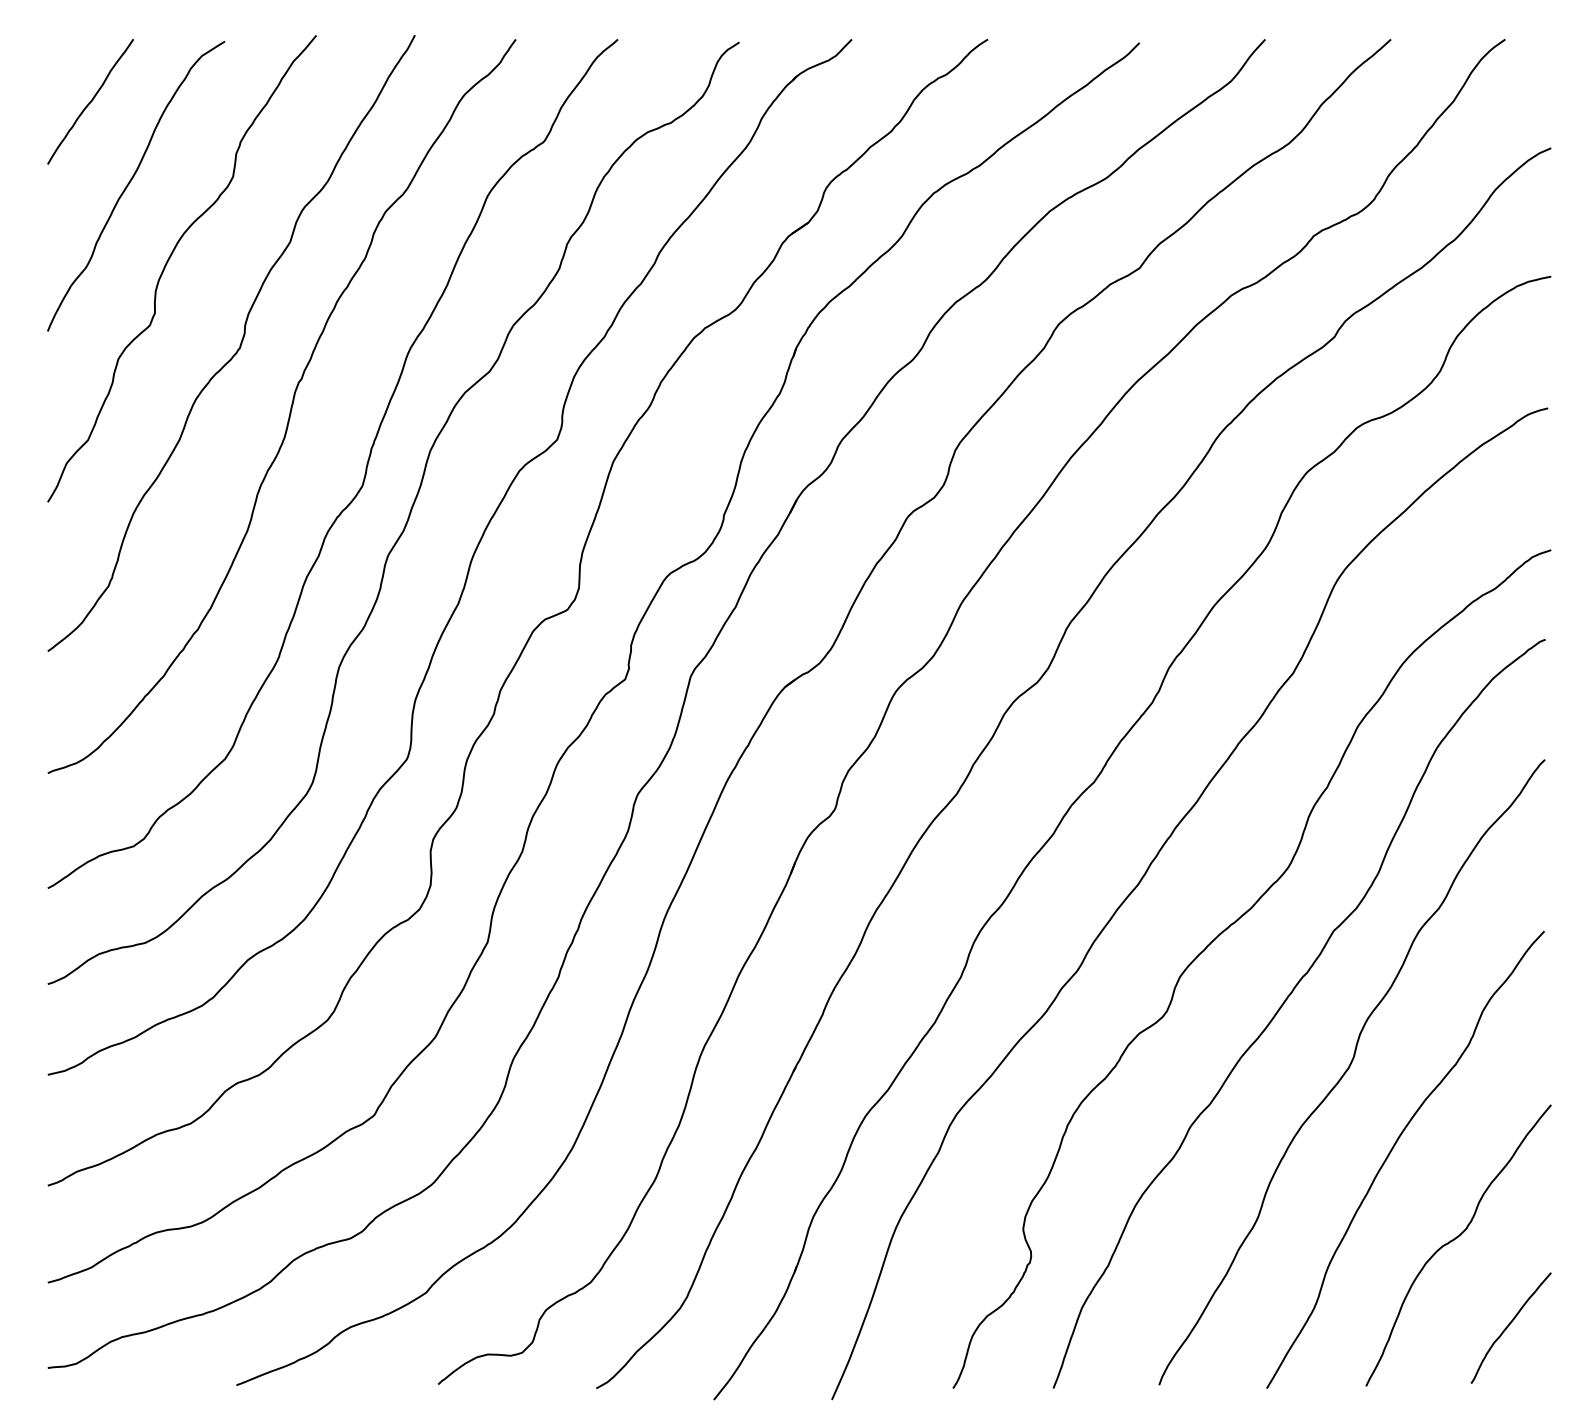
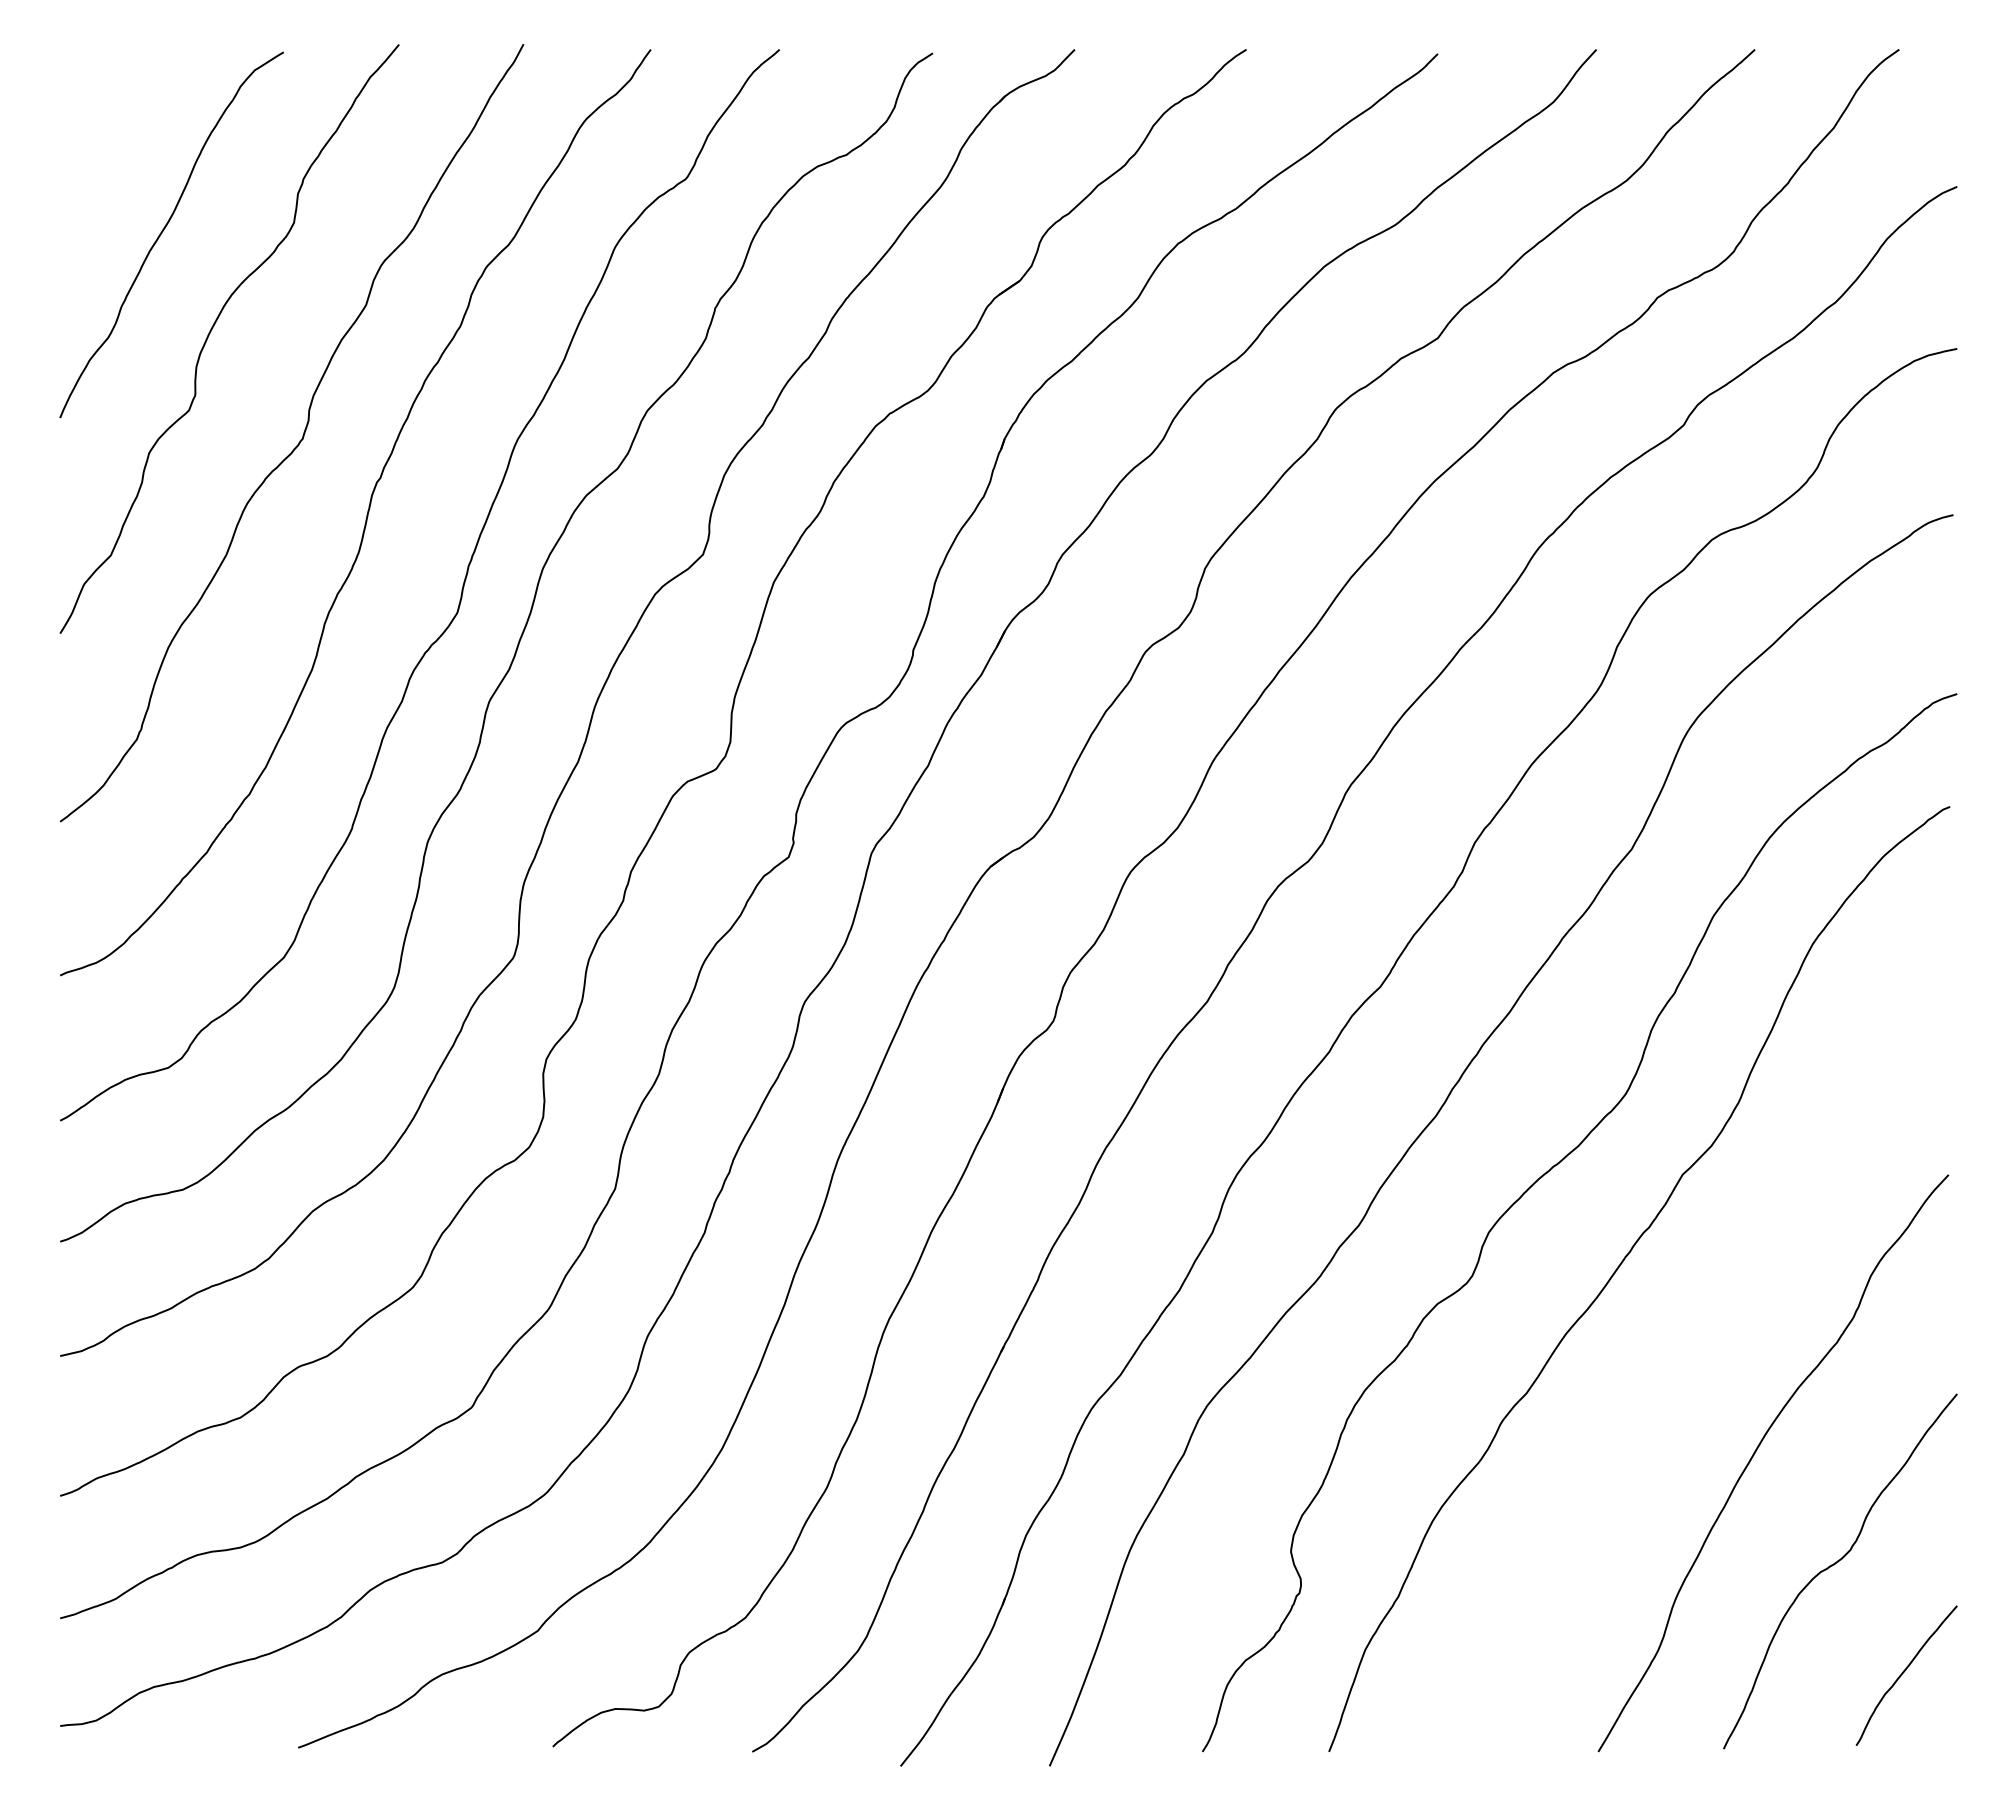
curve: (90, 101) -> (113, 128), removed
curve: (1349, 1068) -> (1702, 1348), removed

